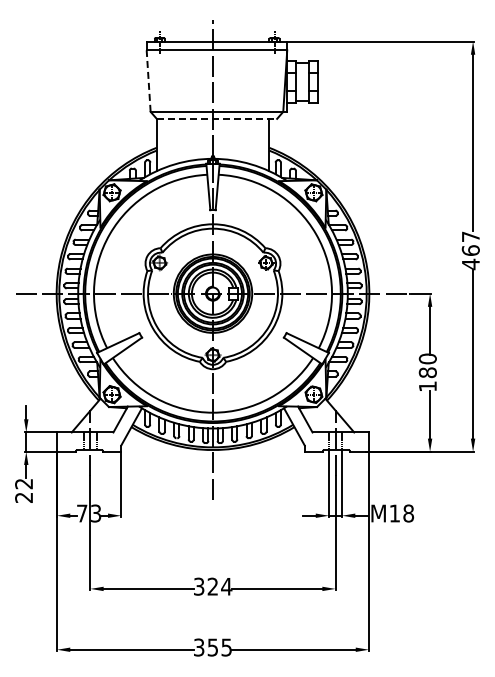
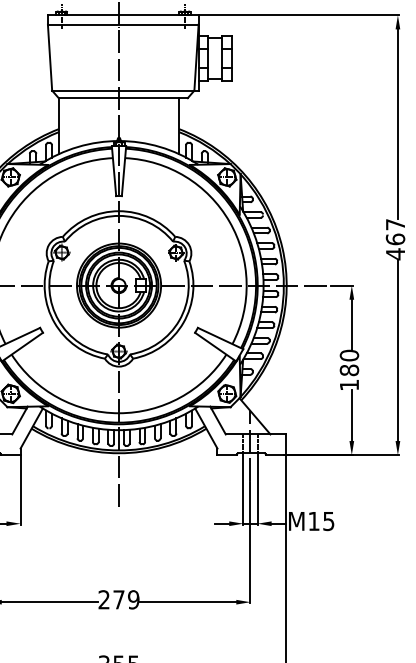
line: (148, 81) -> (49, 58), dashed -> solid
line: (217, 118) -> (123, 97), dashed -> solid
text: (408, 513) -> (328, 521), M18 -> M15
text: (213, 586) -> (119, 599), 324 -> 279

